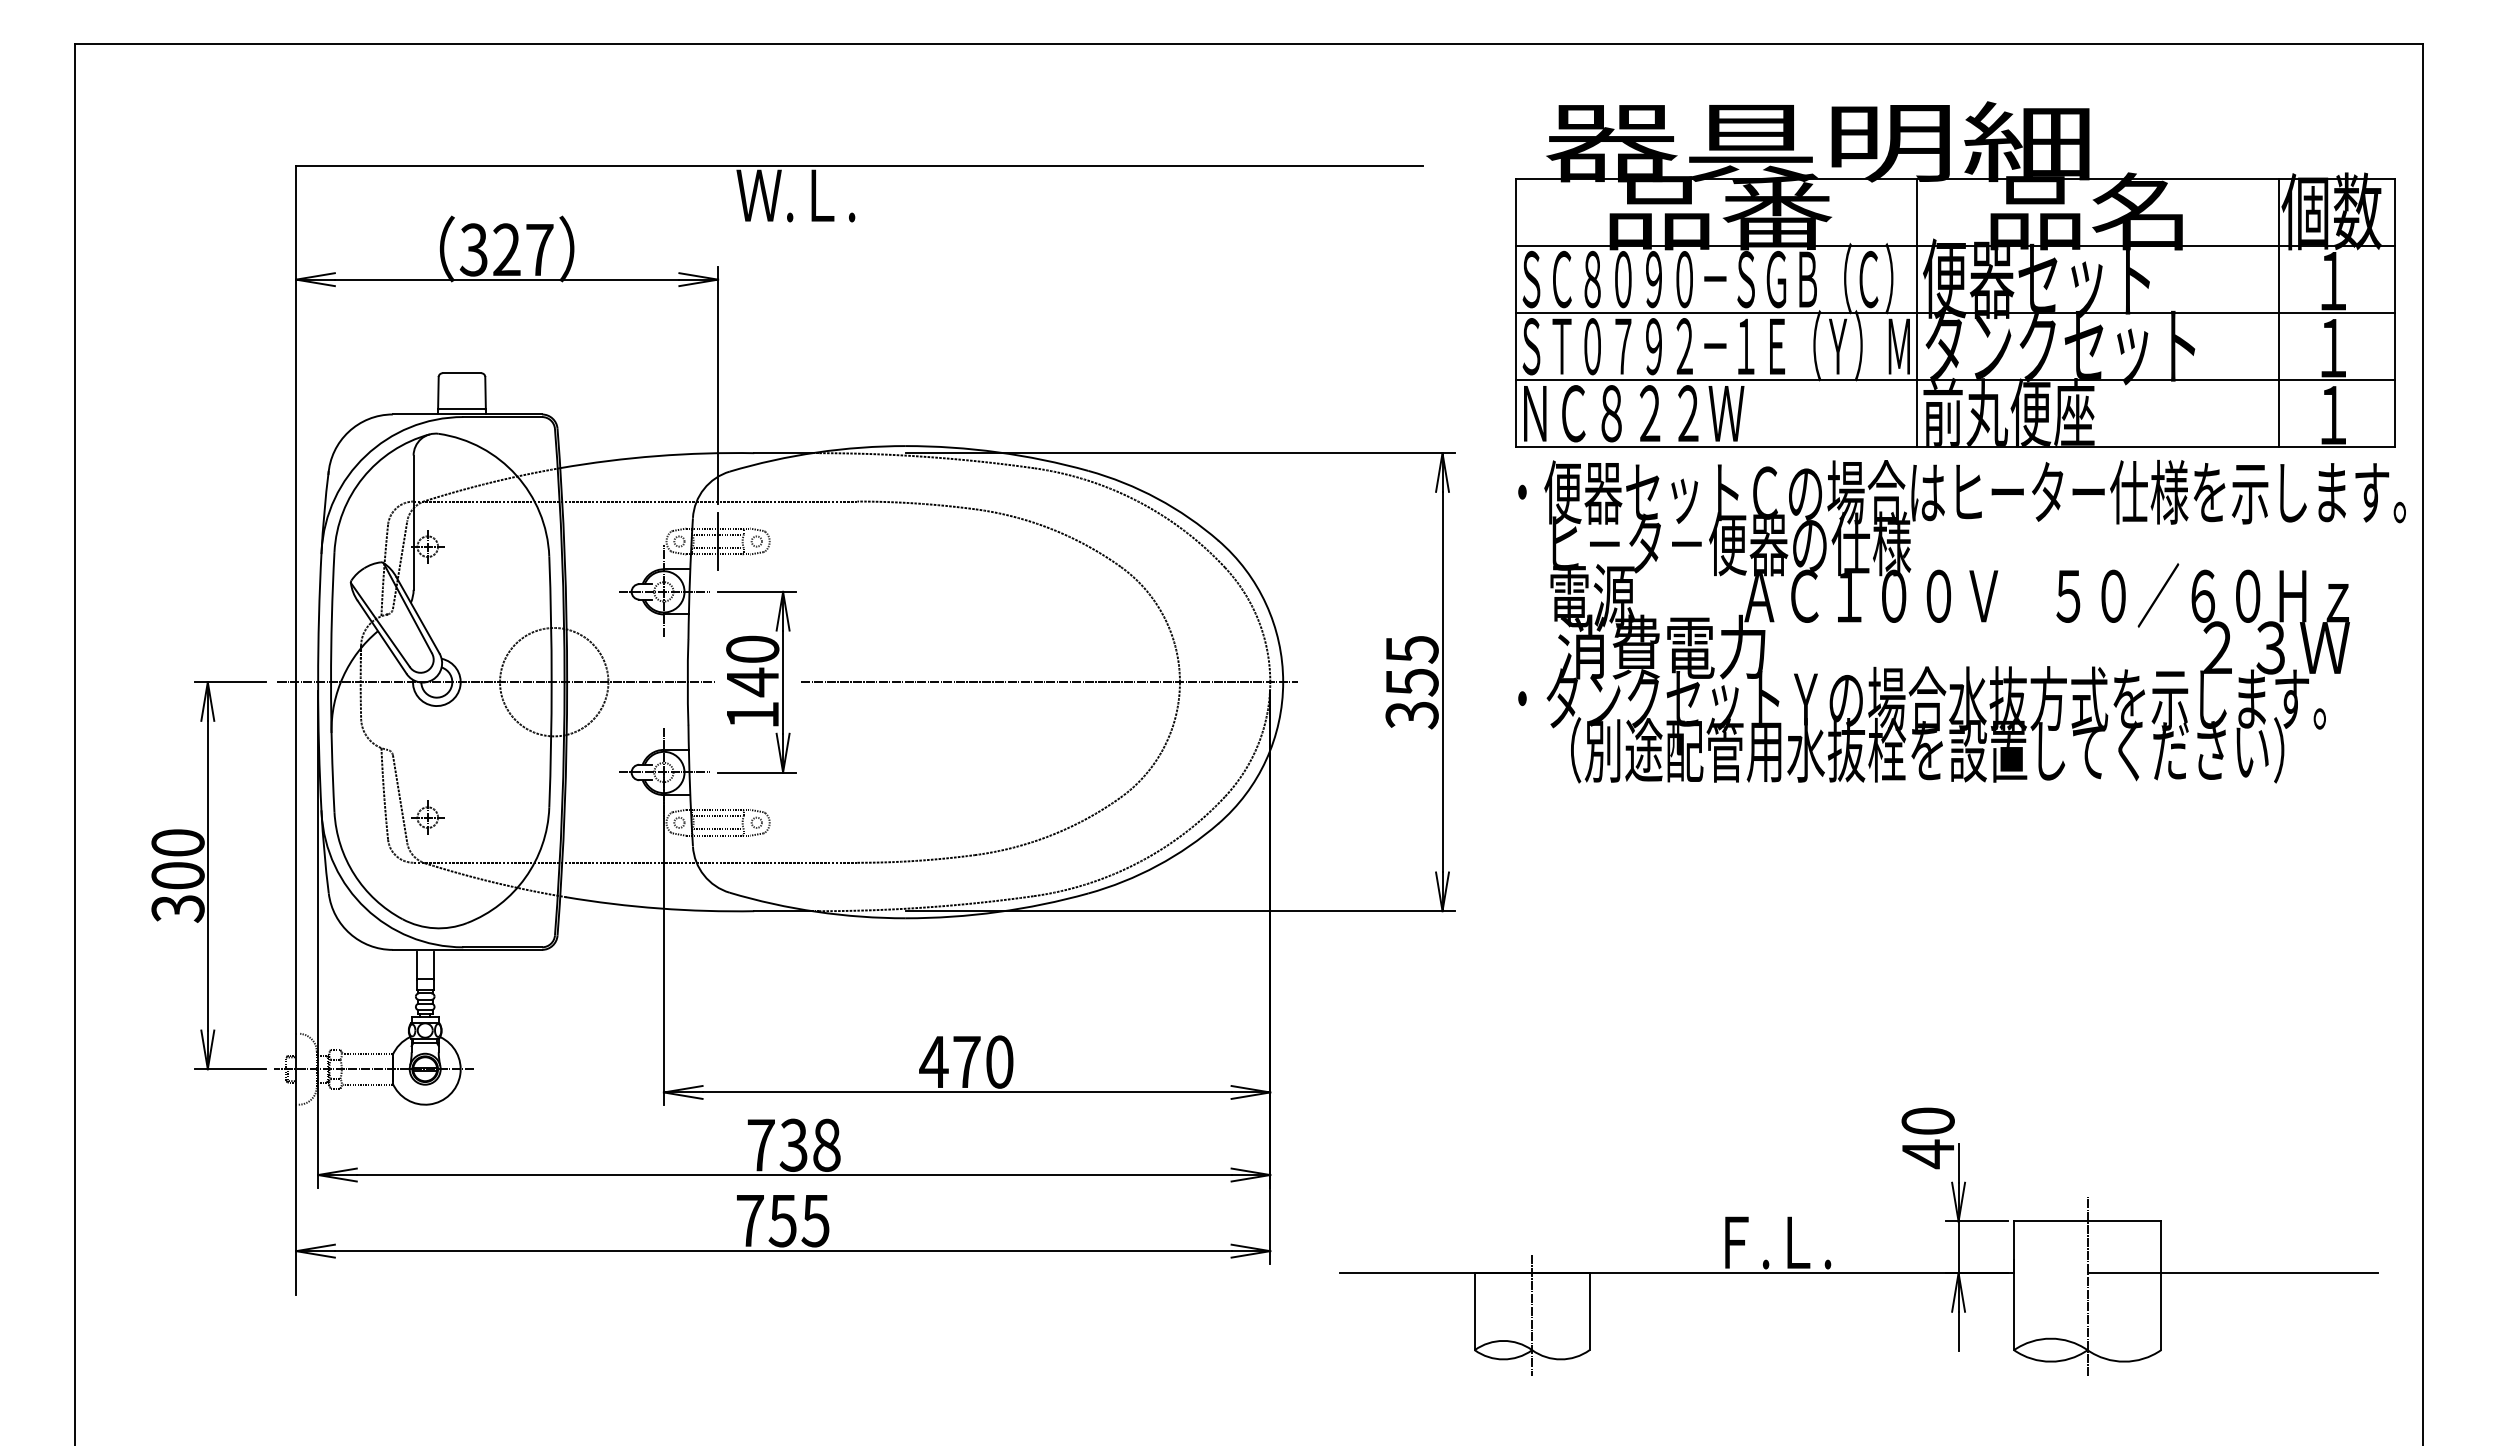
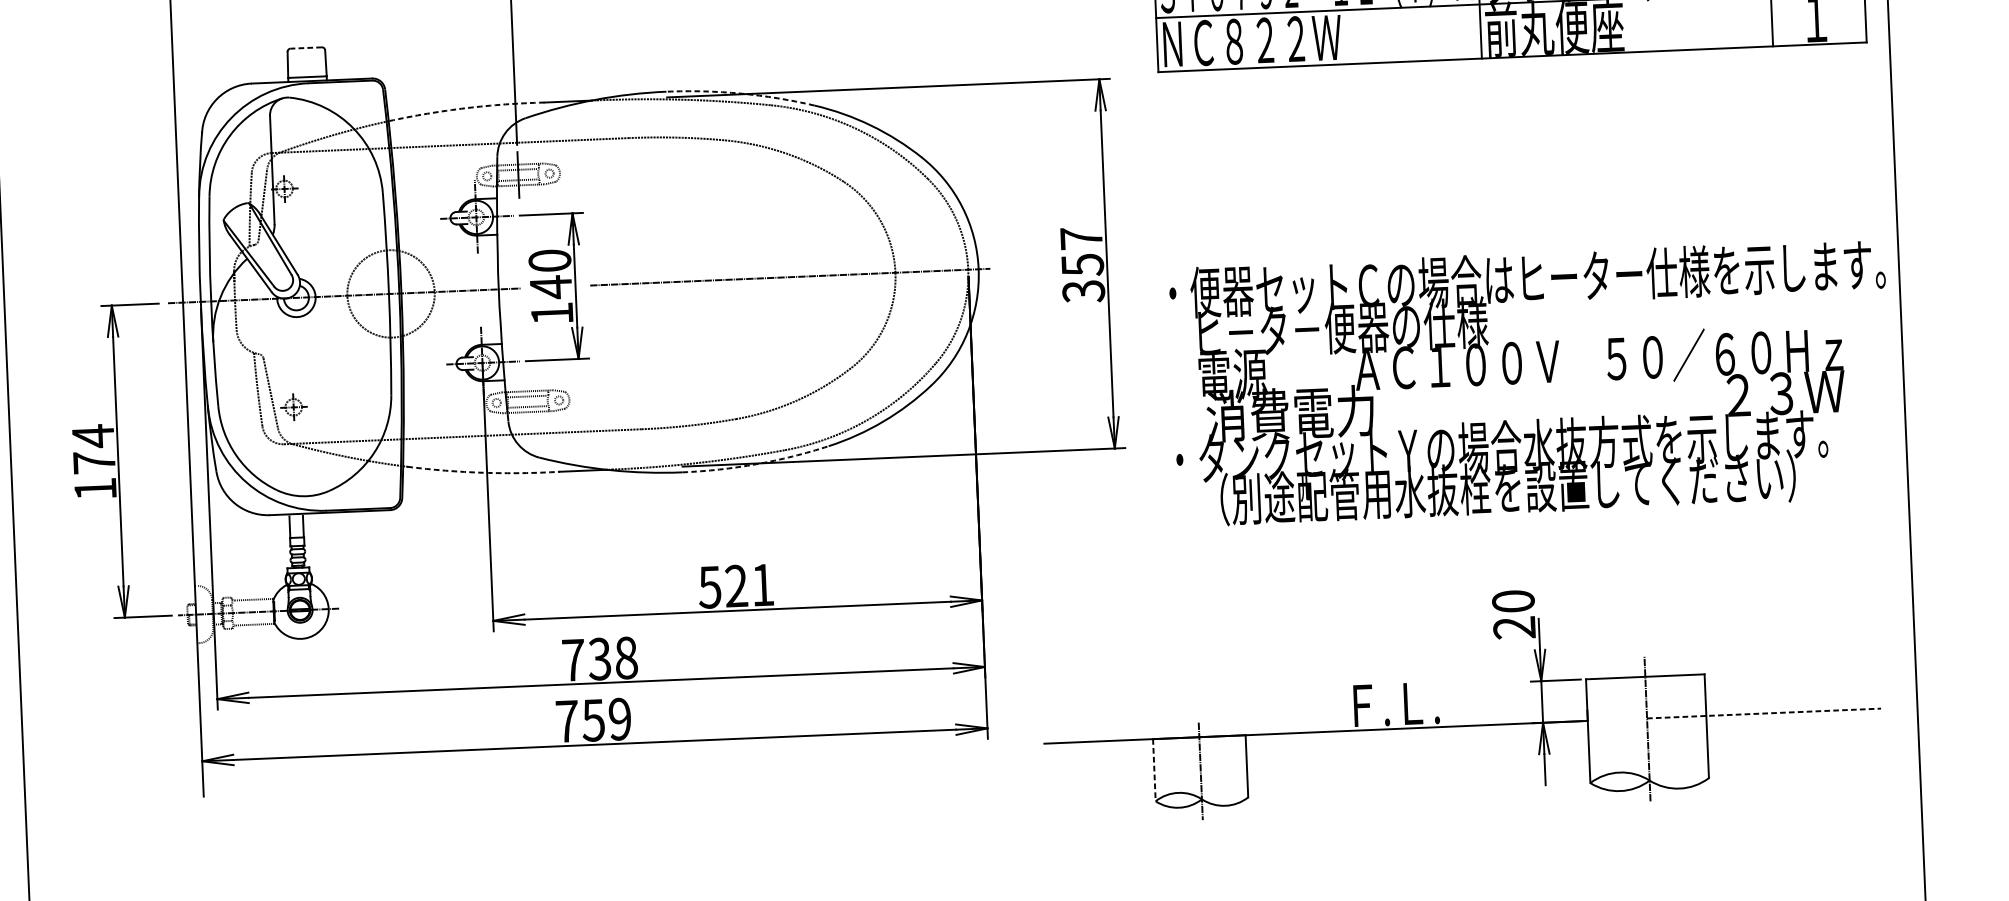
line: (461, 373) -> (305, 48), solid -> dashed
arc: (997, 452) -> (740, 93), solid -> dashed
arc: (656, 456) -> (465, 108), solid -> dashed
text: (1961, 621) -> (1531, 382), moved
text: (1412, 649) -> (1081, 238), 355 -> 357
text: (177, 875) -> (93, 462), 300 -> 174
arc: (659, 908) -> (483, 472), solid -> dashed
arc: (997, 912) -> (756, 464), solid -> dashed
text: (966, 1061) -> (736, 585), 470 -> 521
text: (1927, 1154) -> (1513, 628), 40 -> 20
text: (815, 1220) -> (619, 719), 755 -> 759
line: (2233, 1273) -> (1764, 713), solid -> dashed
line: (1474, 1311) -> (1154, 770), solid -> dashed

